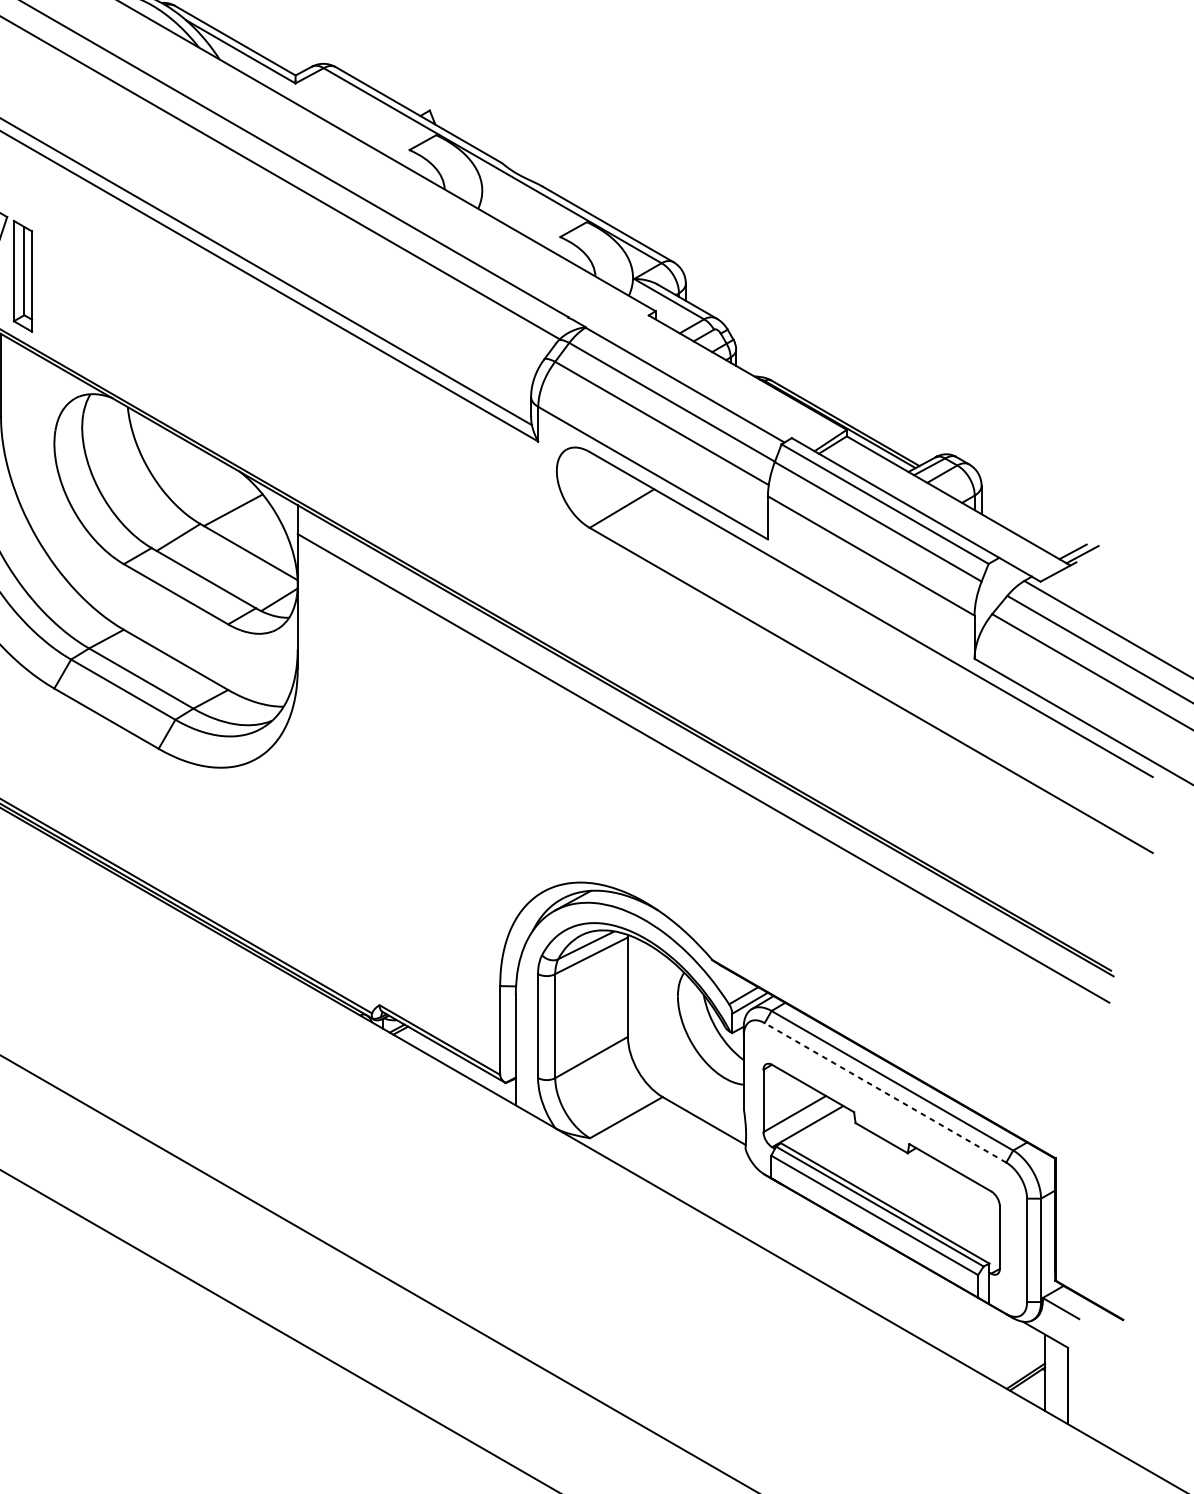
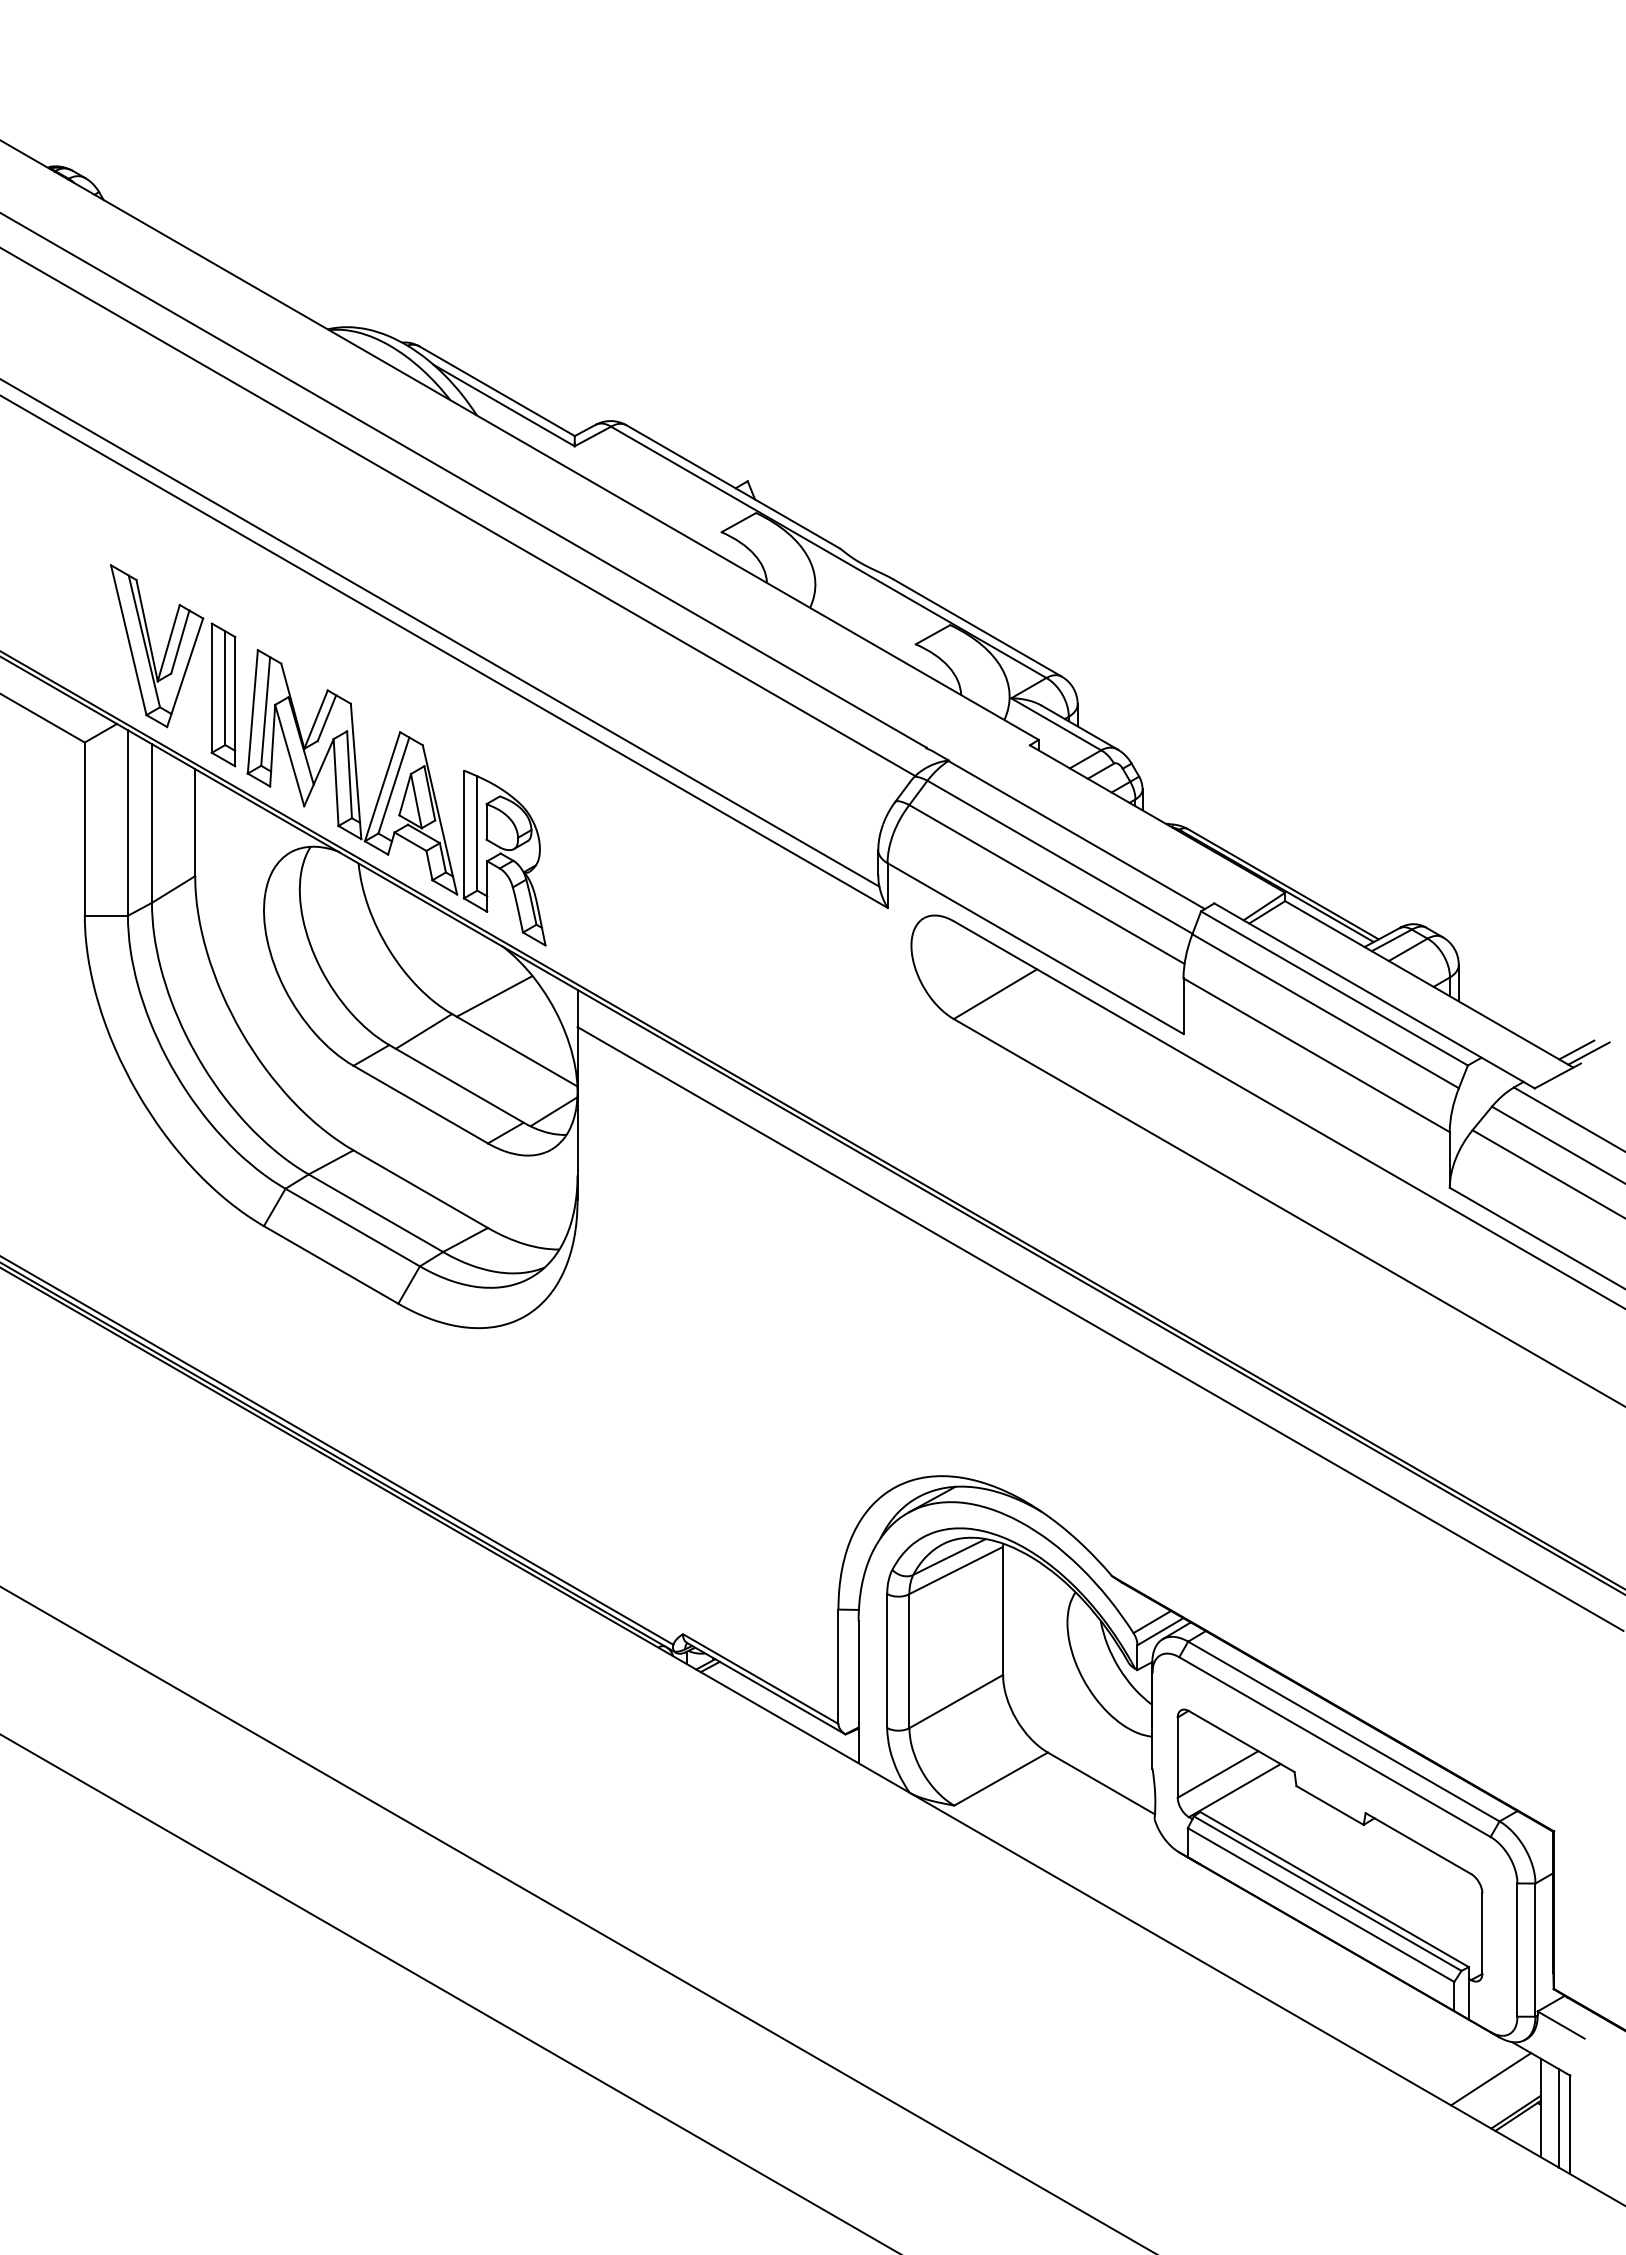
part: (157, 355) -> (396, 797), added
line: (885, 1093) -> (1334, 1747), dashed -> solid
line: (1006, 1350) -> (1491, 2079), added
line: (1059, 1381) -> (1559, 2118), added

